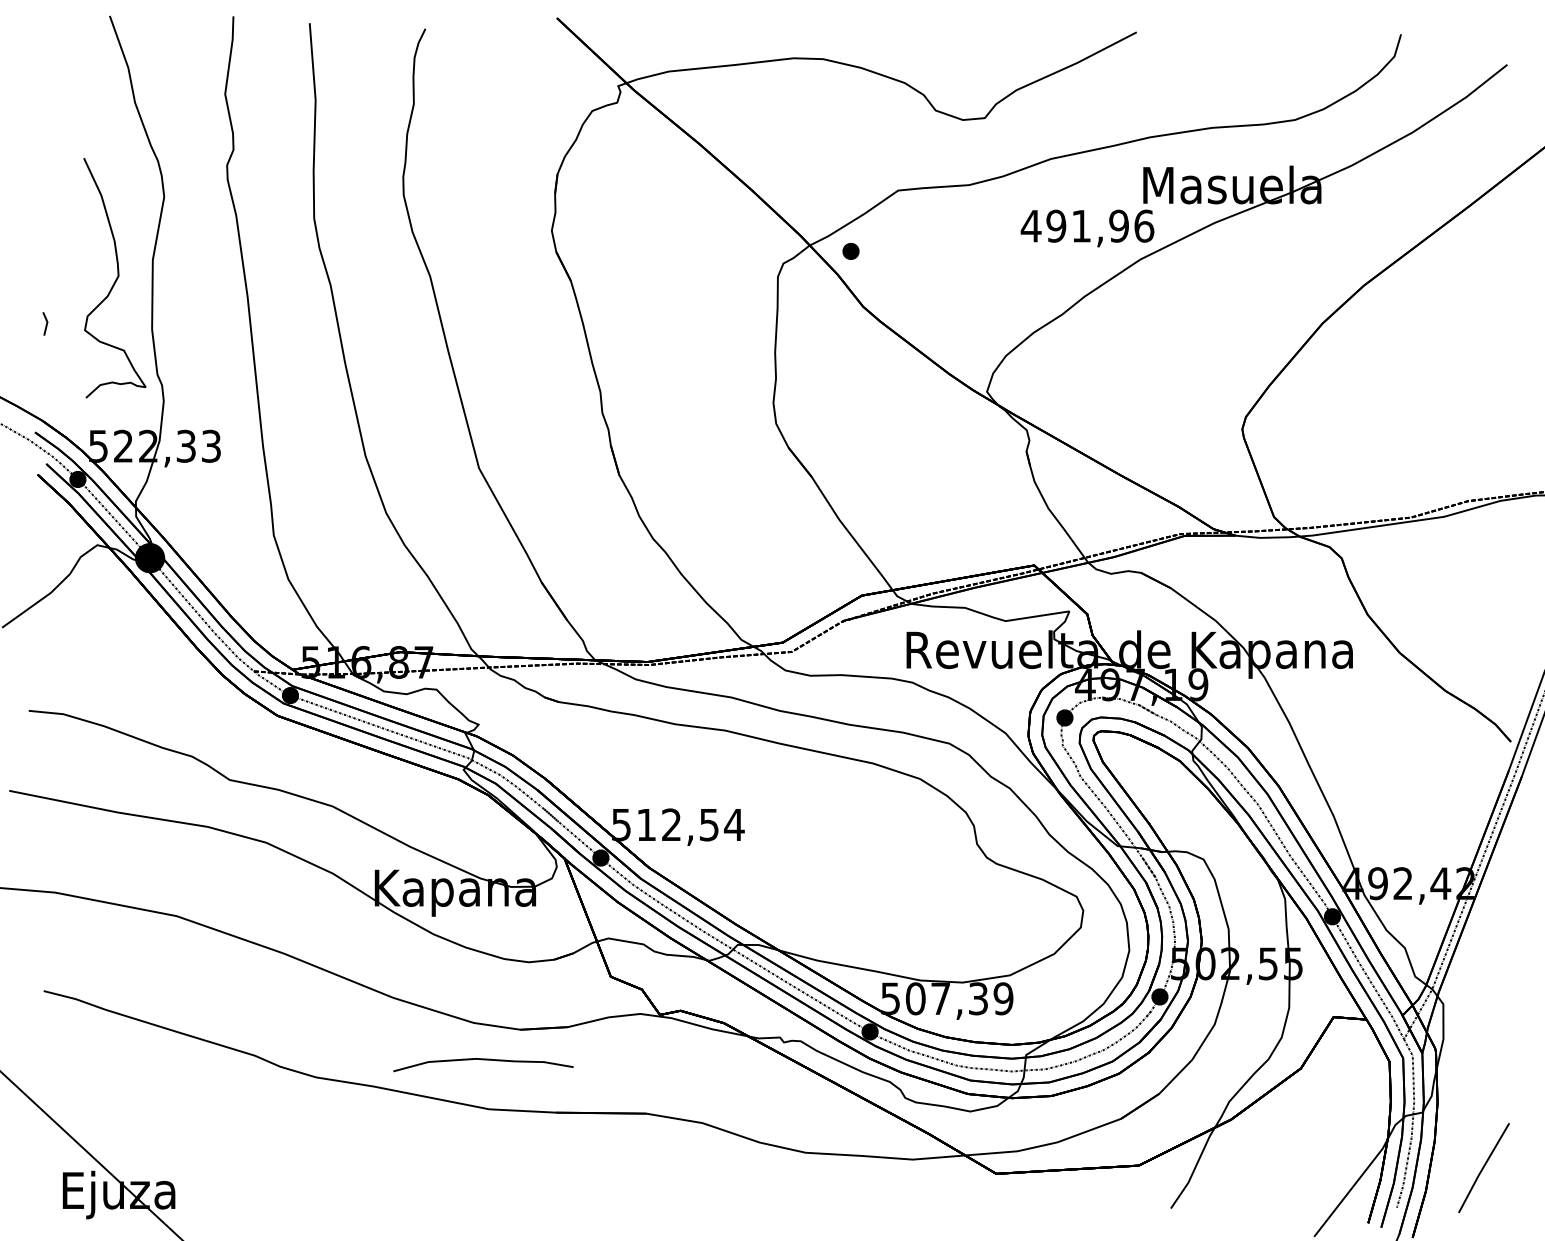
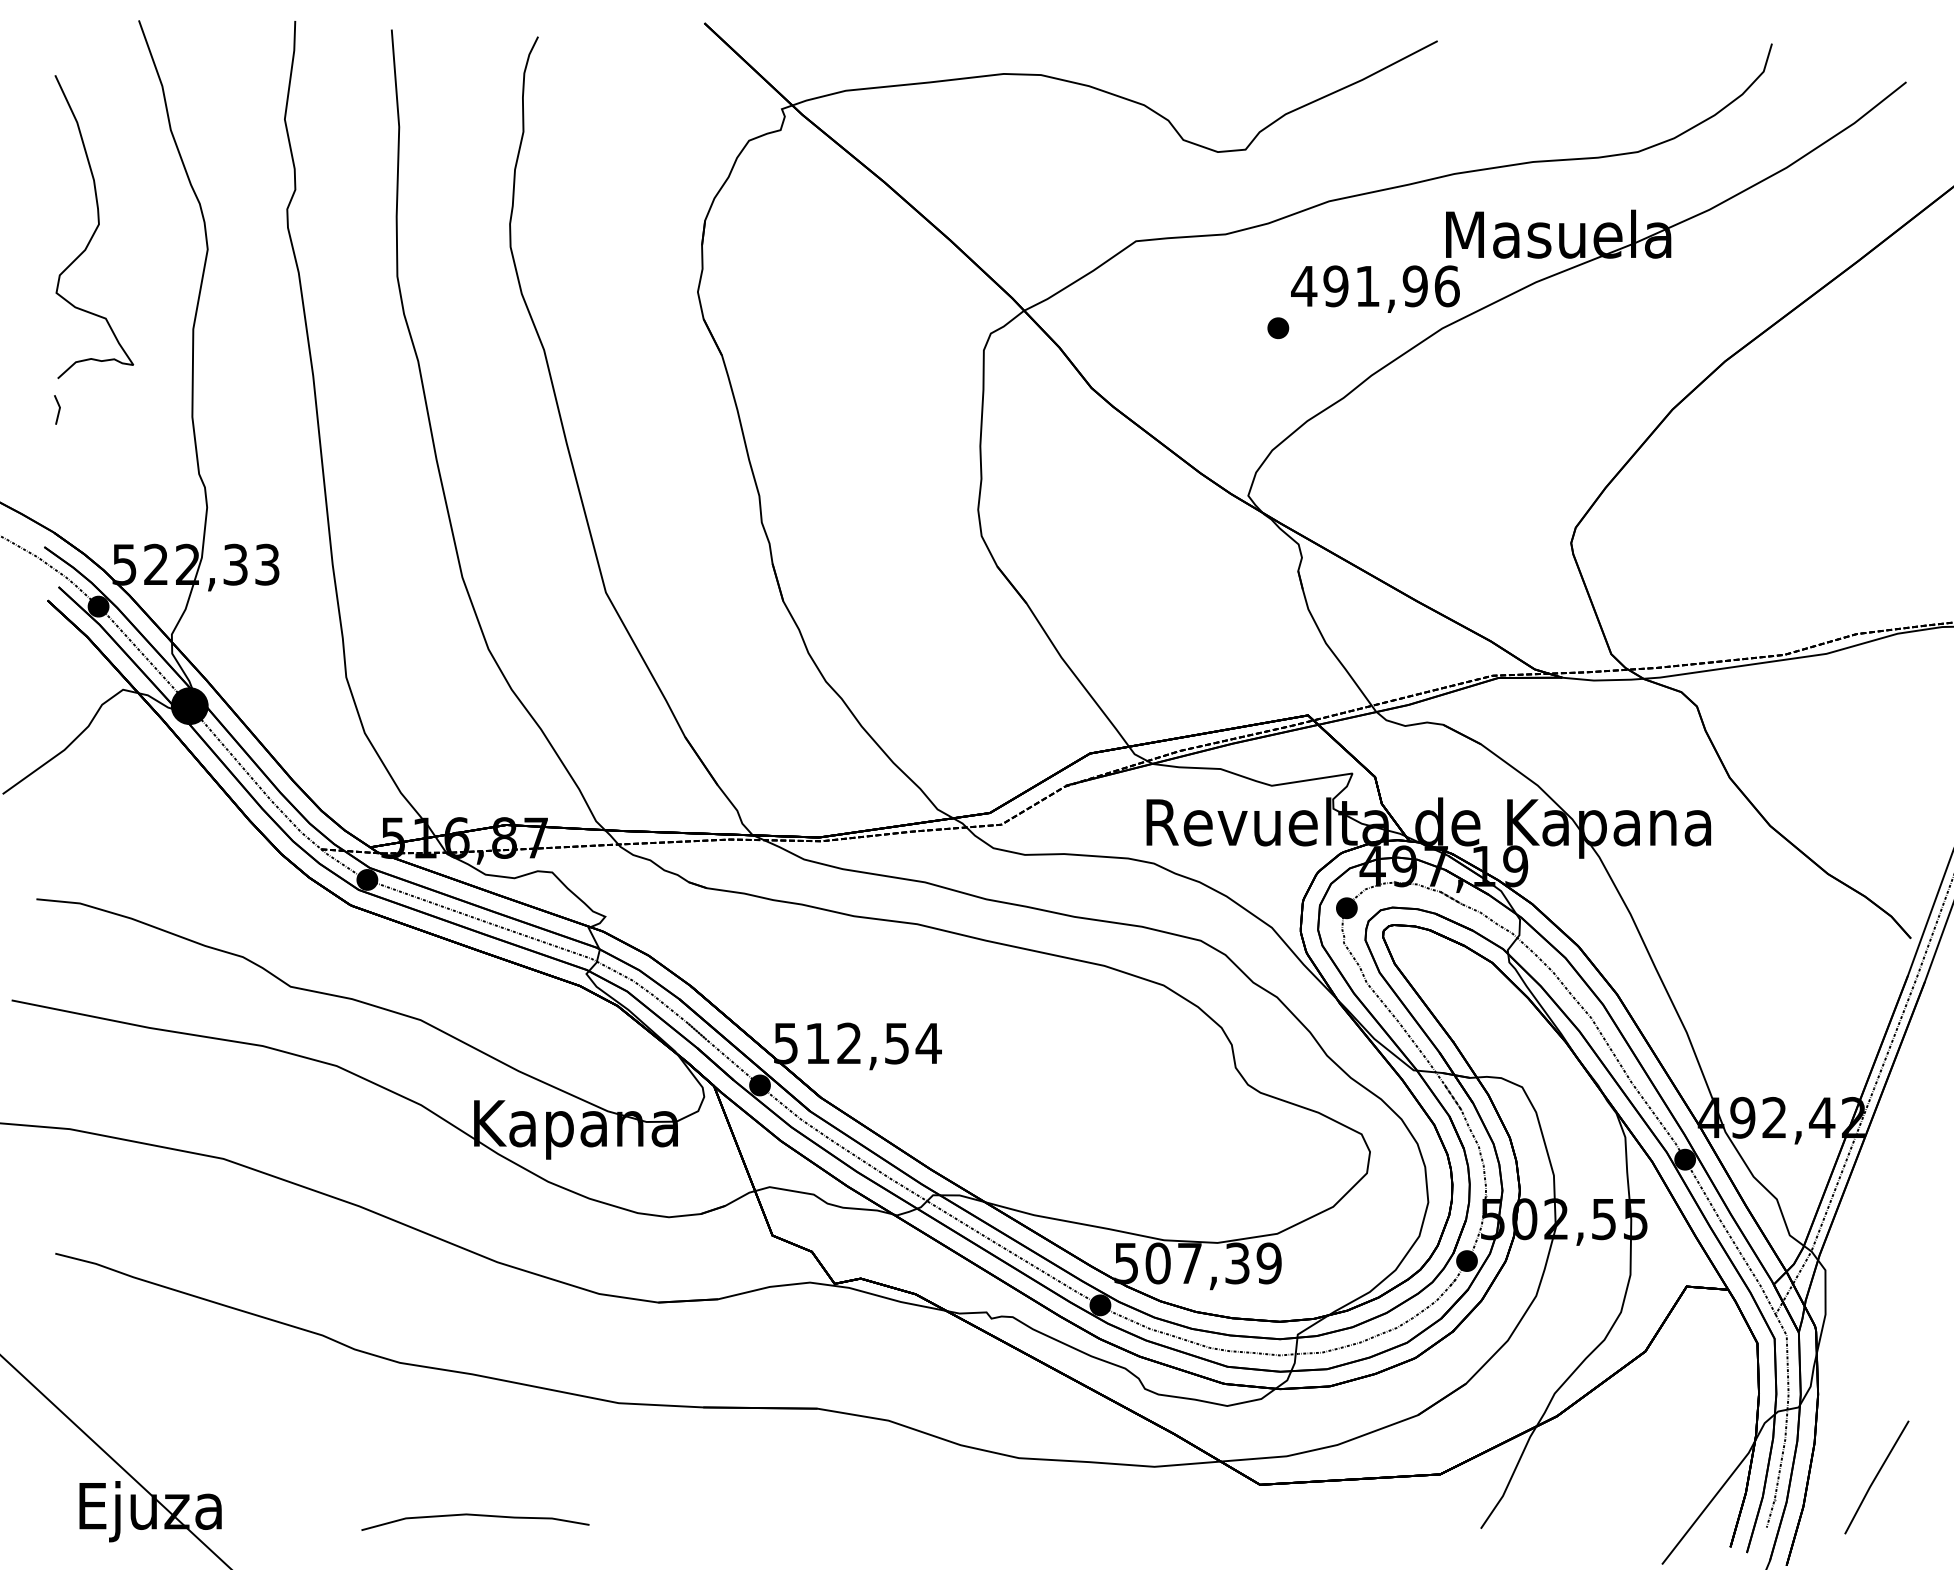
part: (851, 251) -> (1278, 328), moved
curve: (115, 279) -> (95, 228), moved
curve: (485, 1060) -> (478, 1516), moved

